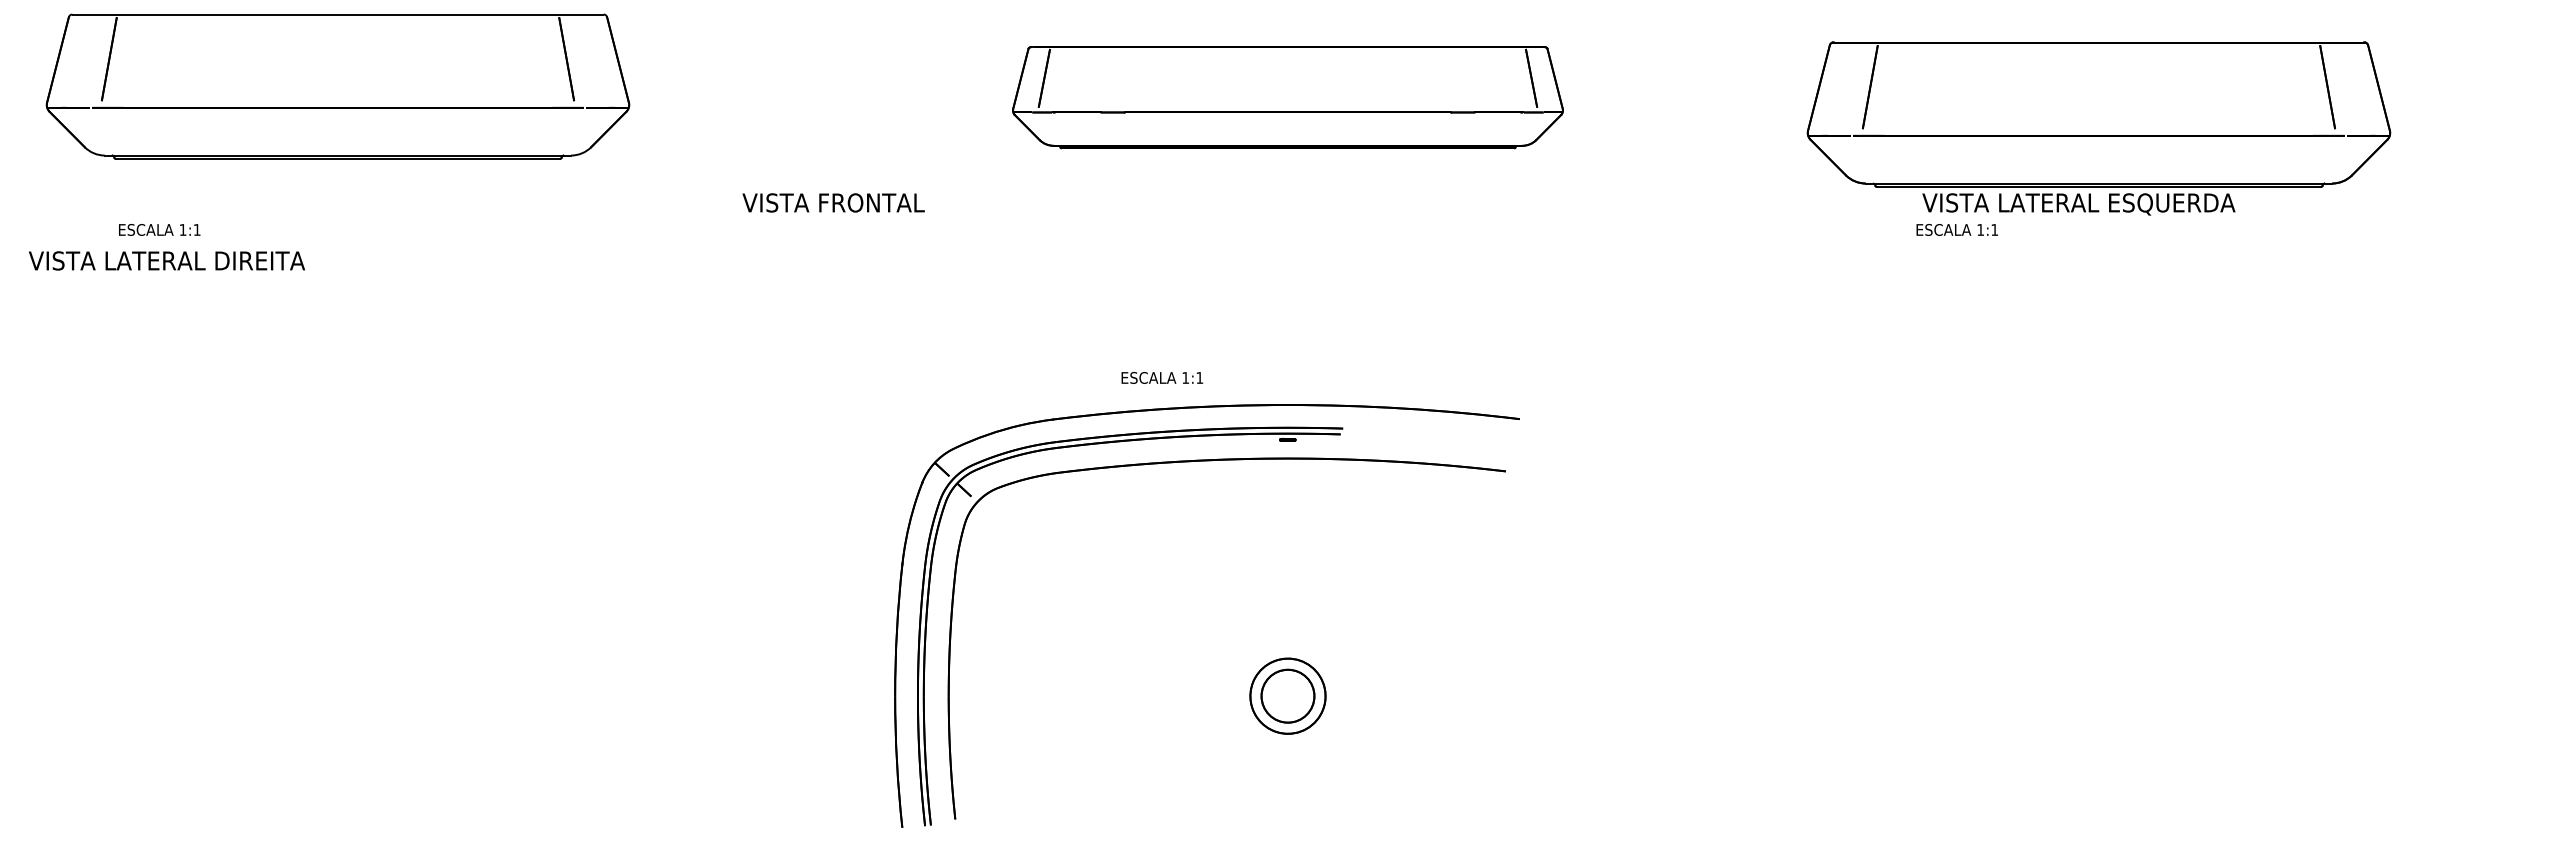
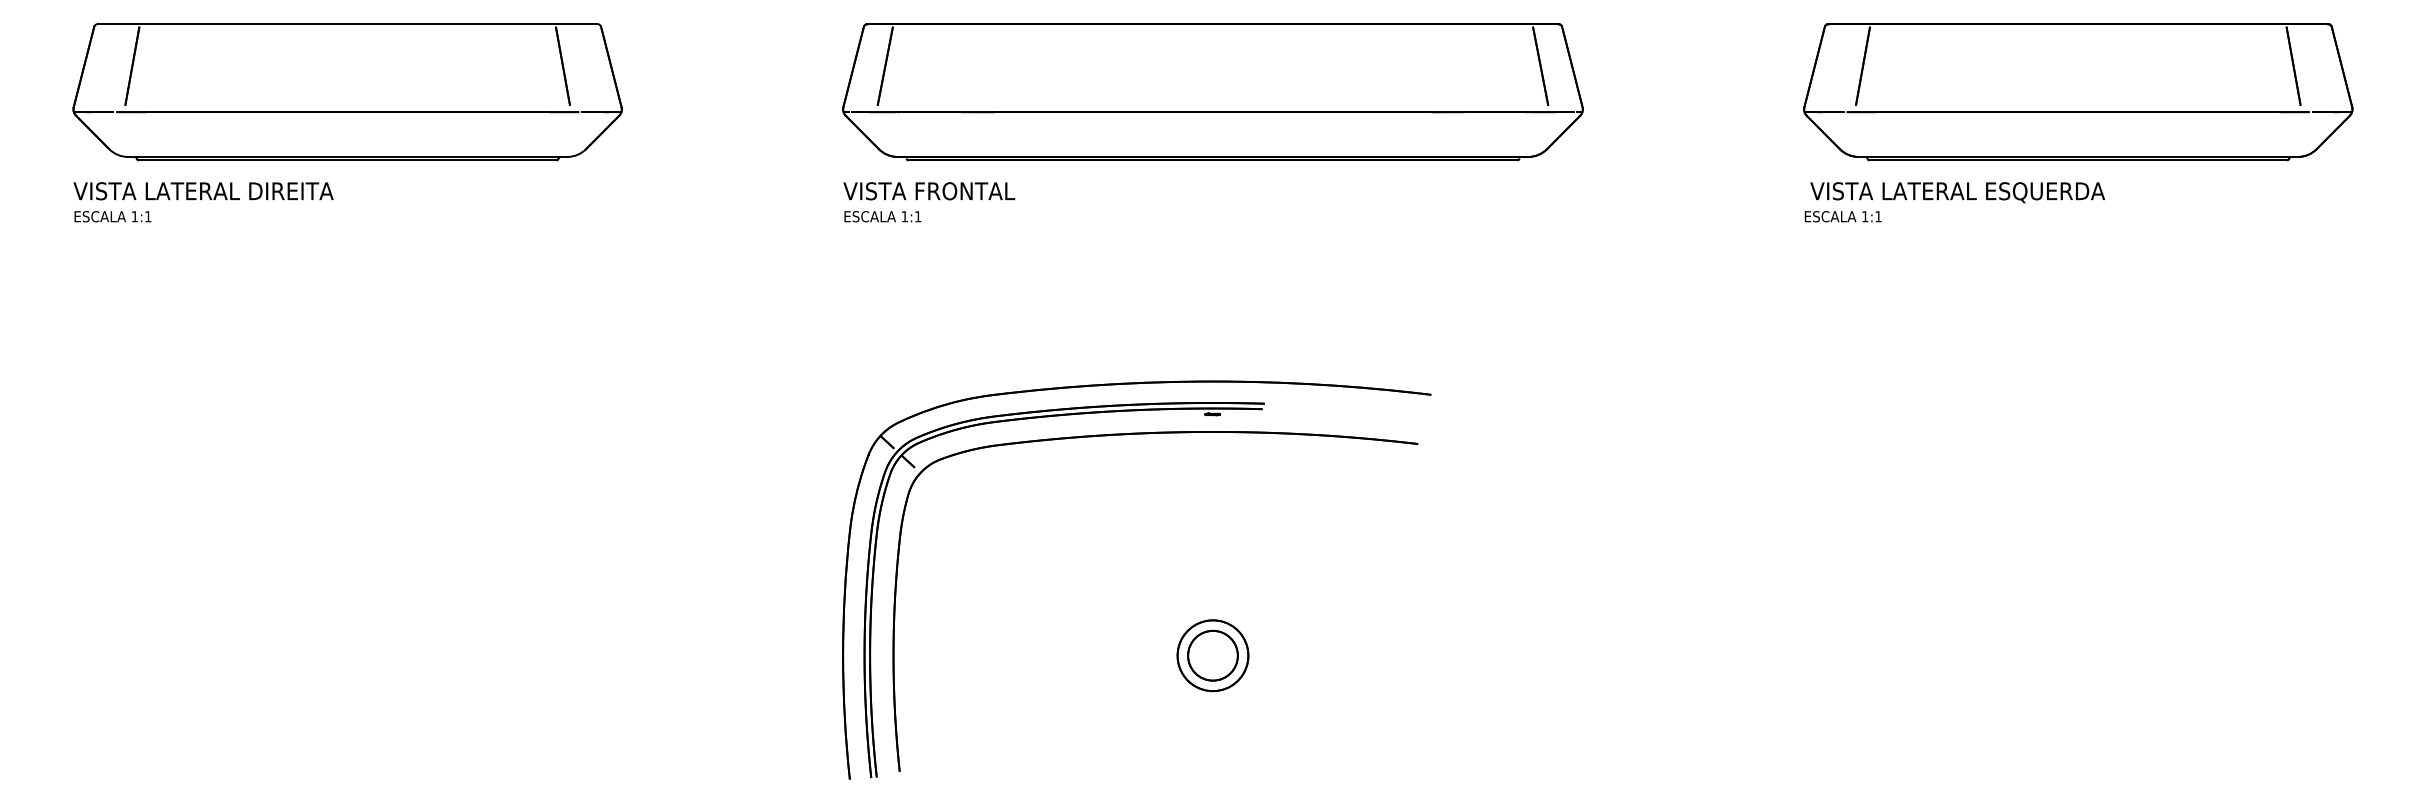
part: (337, 86) -> (347, 91), moved
part: (1287, 97) -> (1212, 91), size x1.43
part: (2098, 114) -> (2077, 91), moved
text: (833, 202) -> (929, 190), moved
text: (159, 229) -> (112, 216), moved
text: (166, 260) -> (203, 190), moved
text: (1162, 377) -> (882, 216), moved

